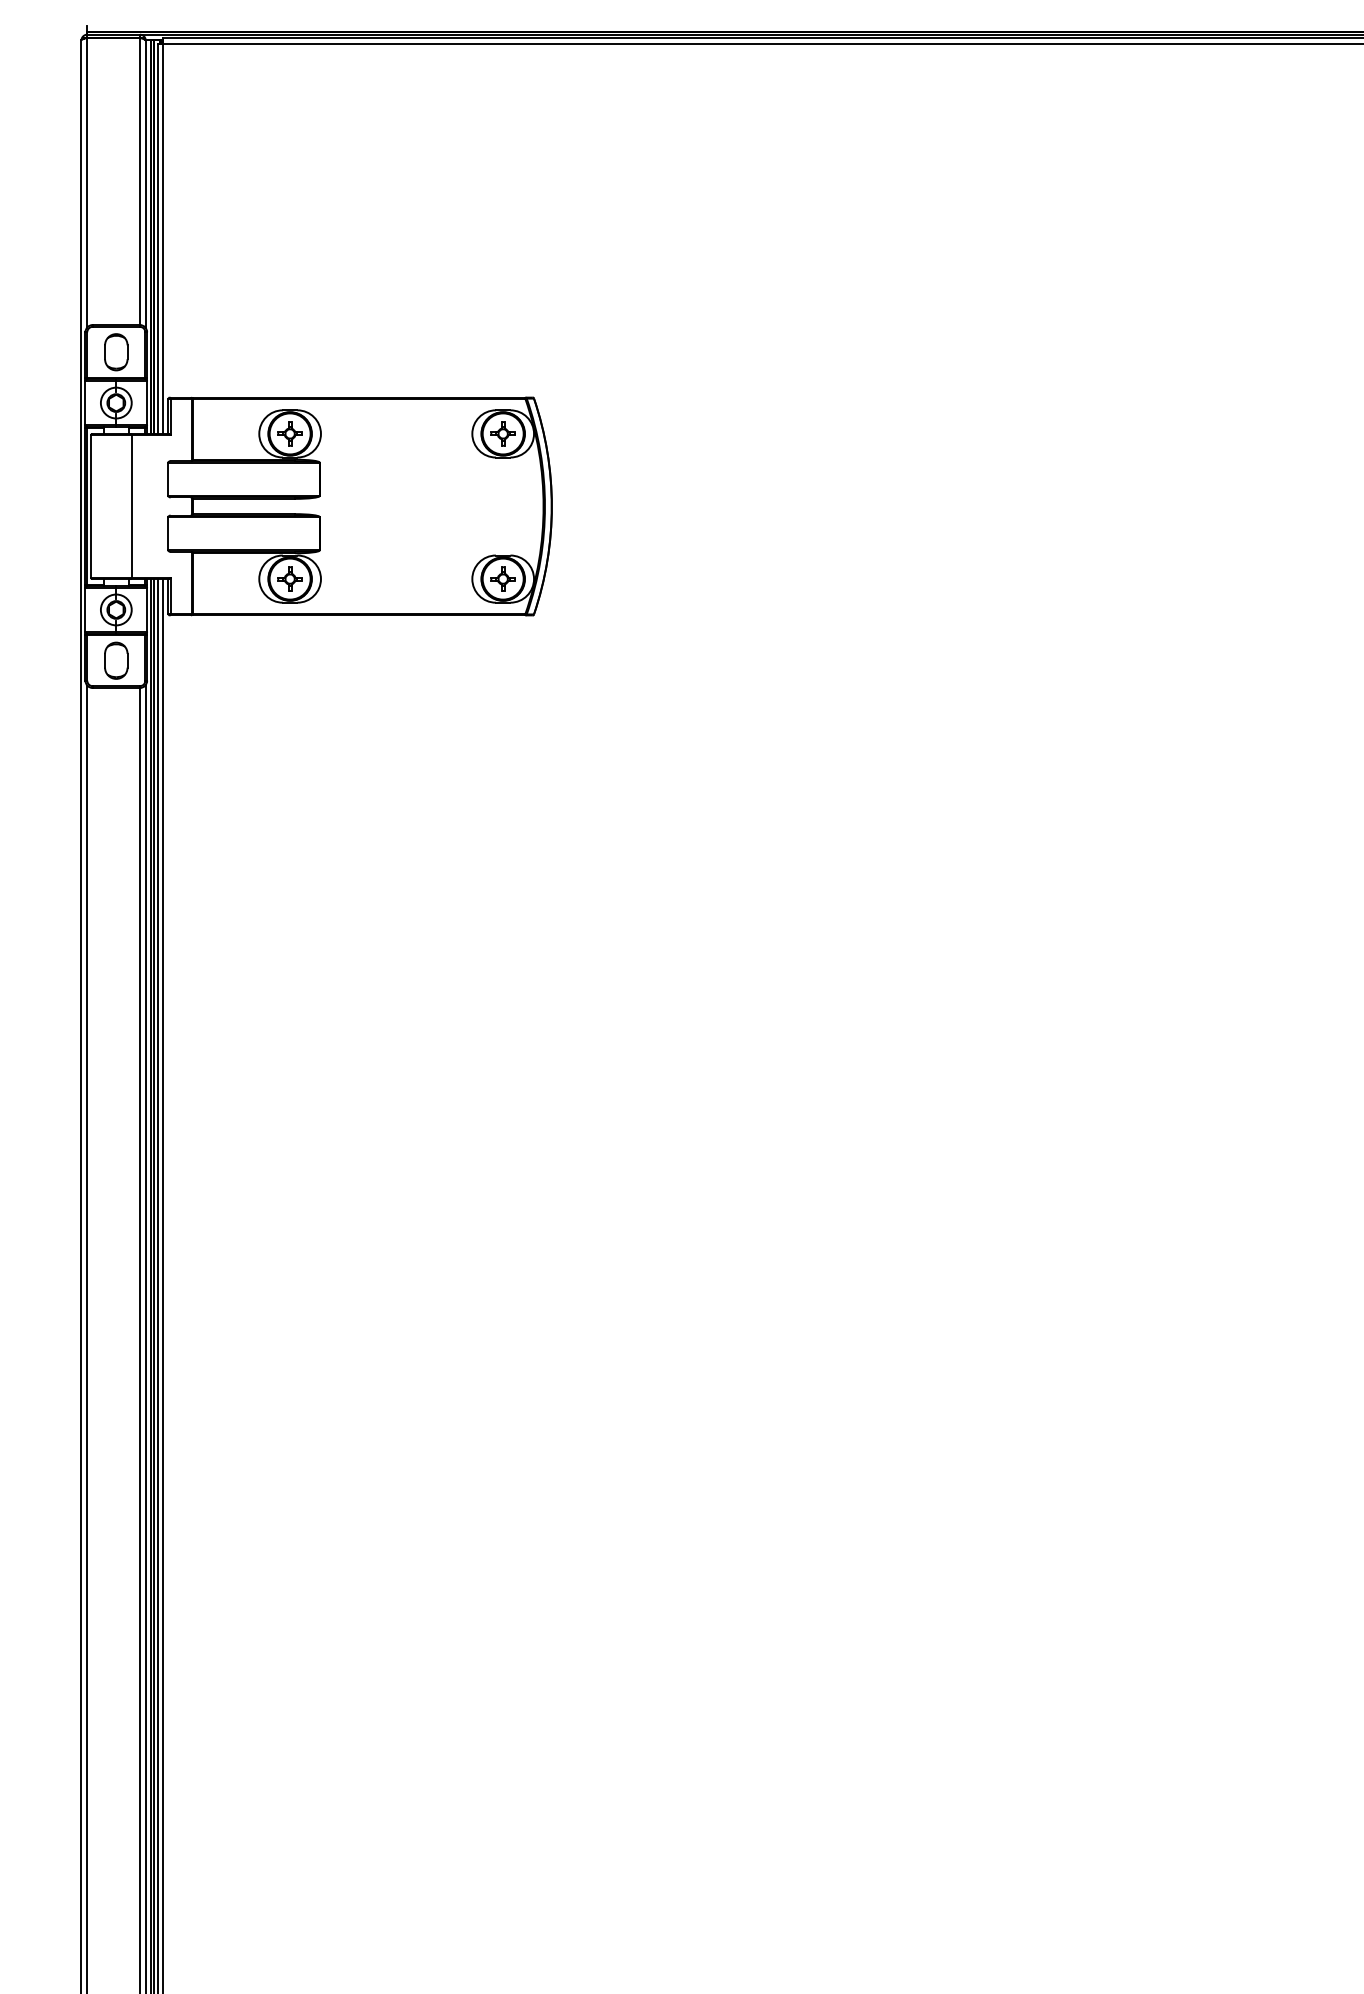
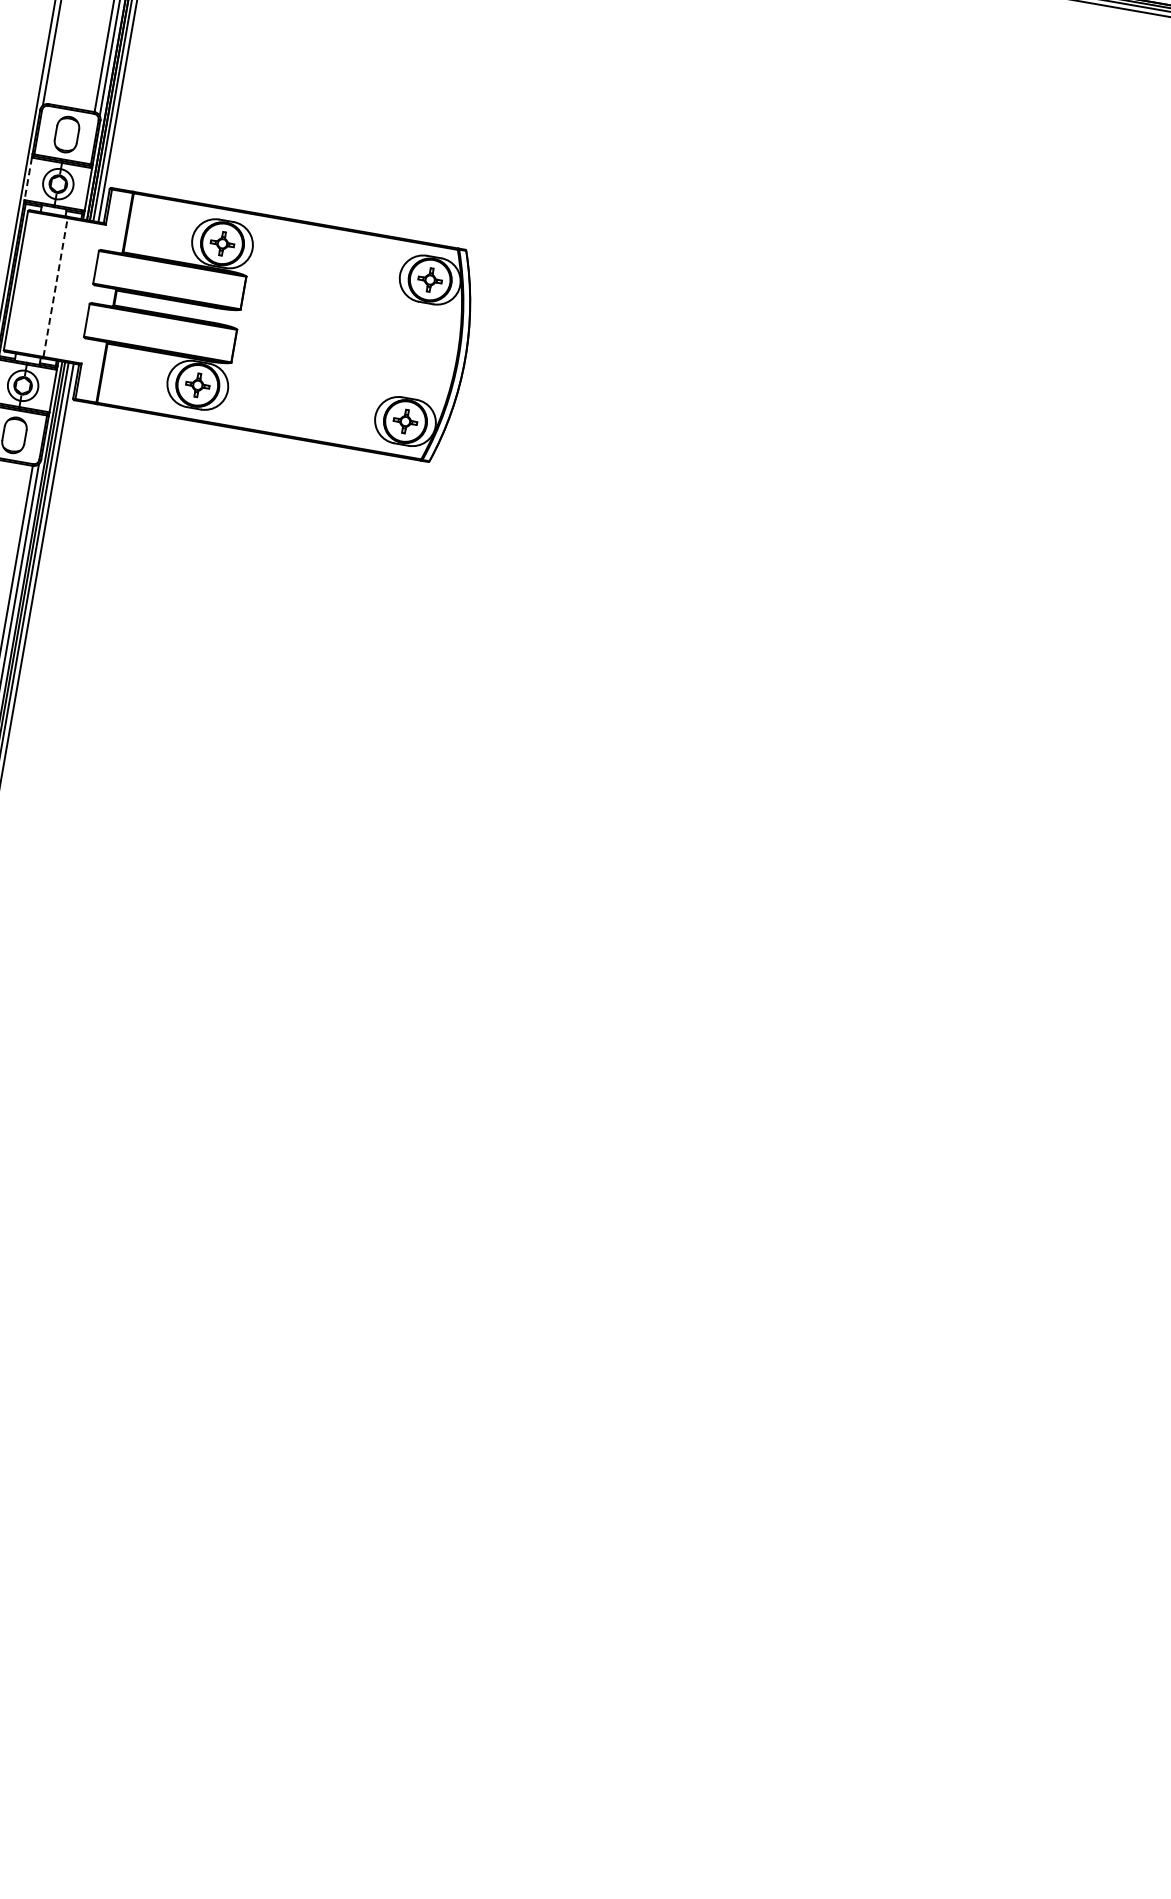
line: (85, 403) -> (28, 179), solid -> dashed
line: (131, 506) -> (55, 287), solid -> dashed

